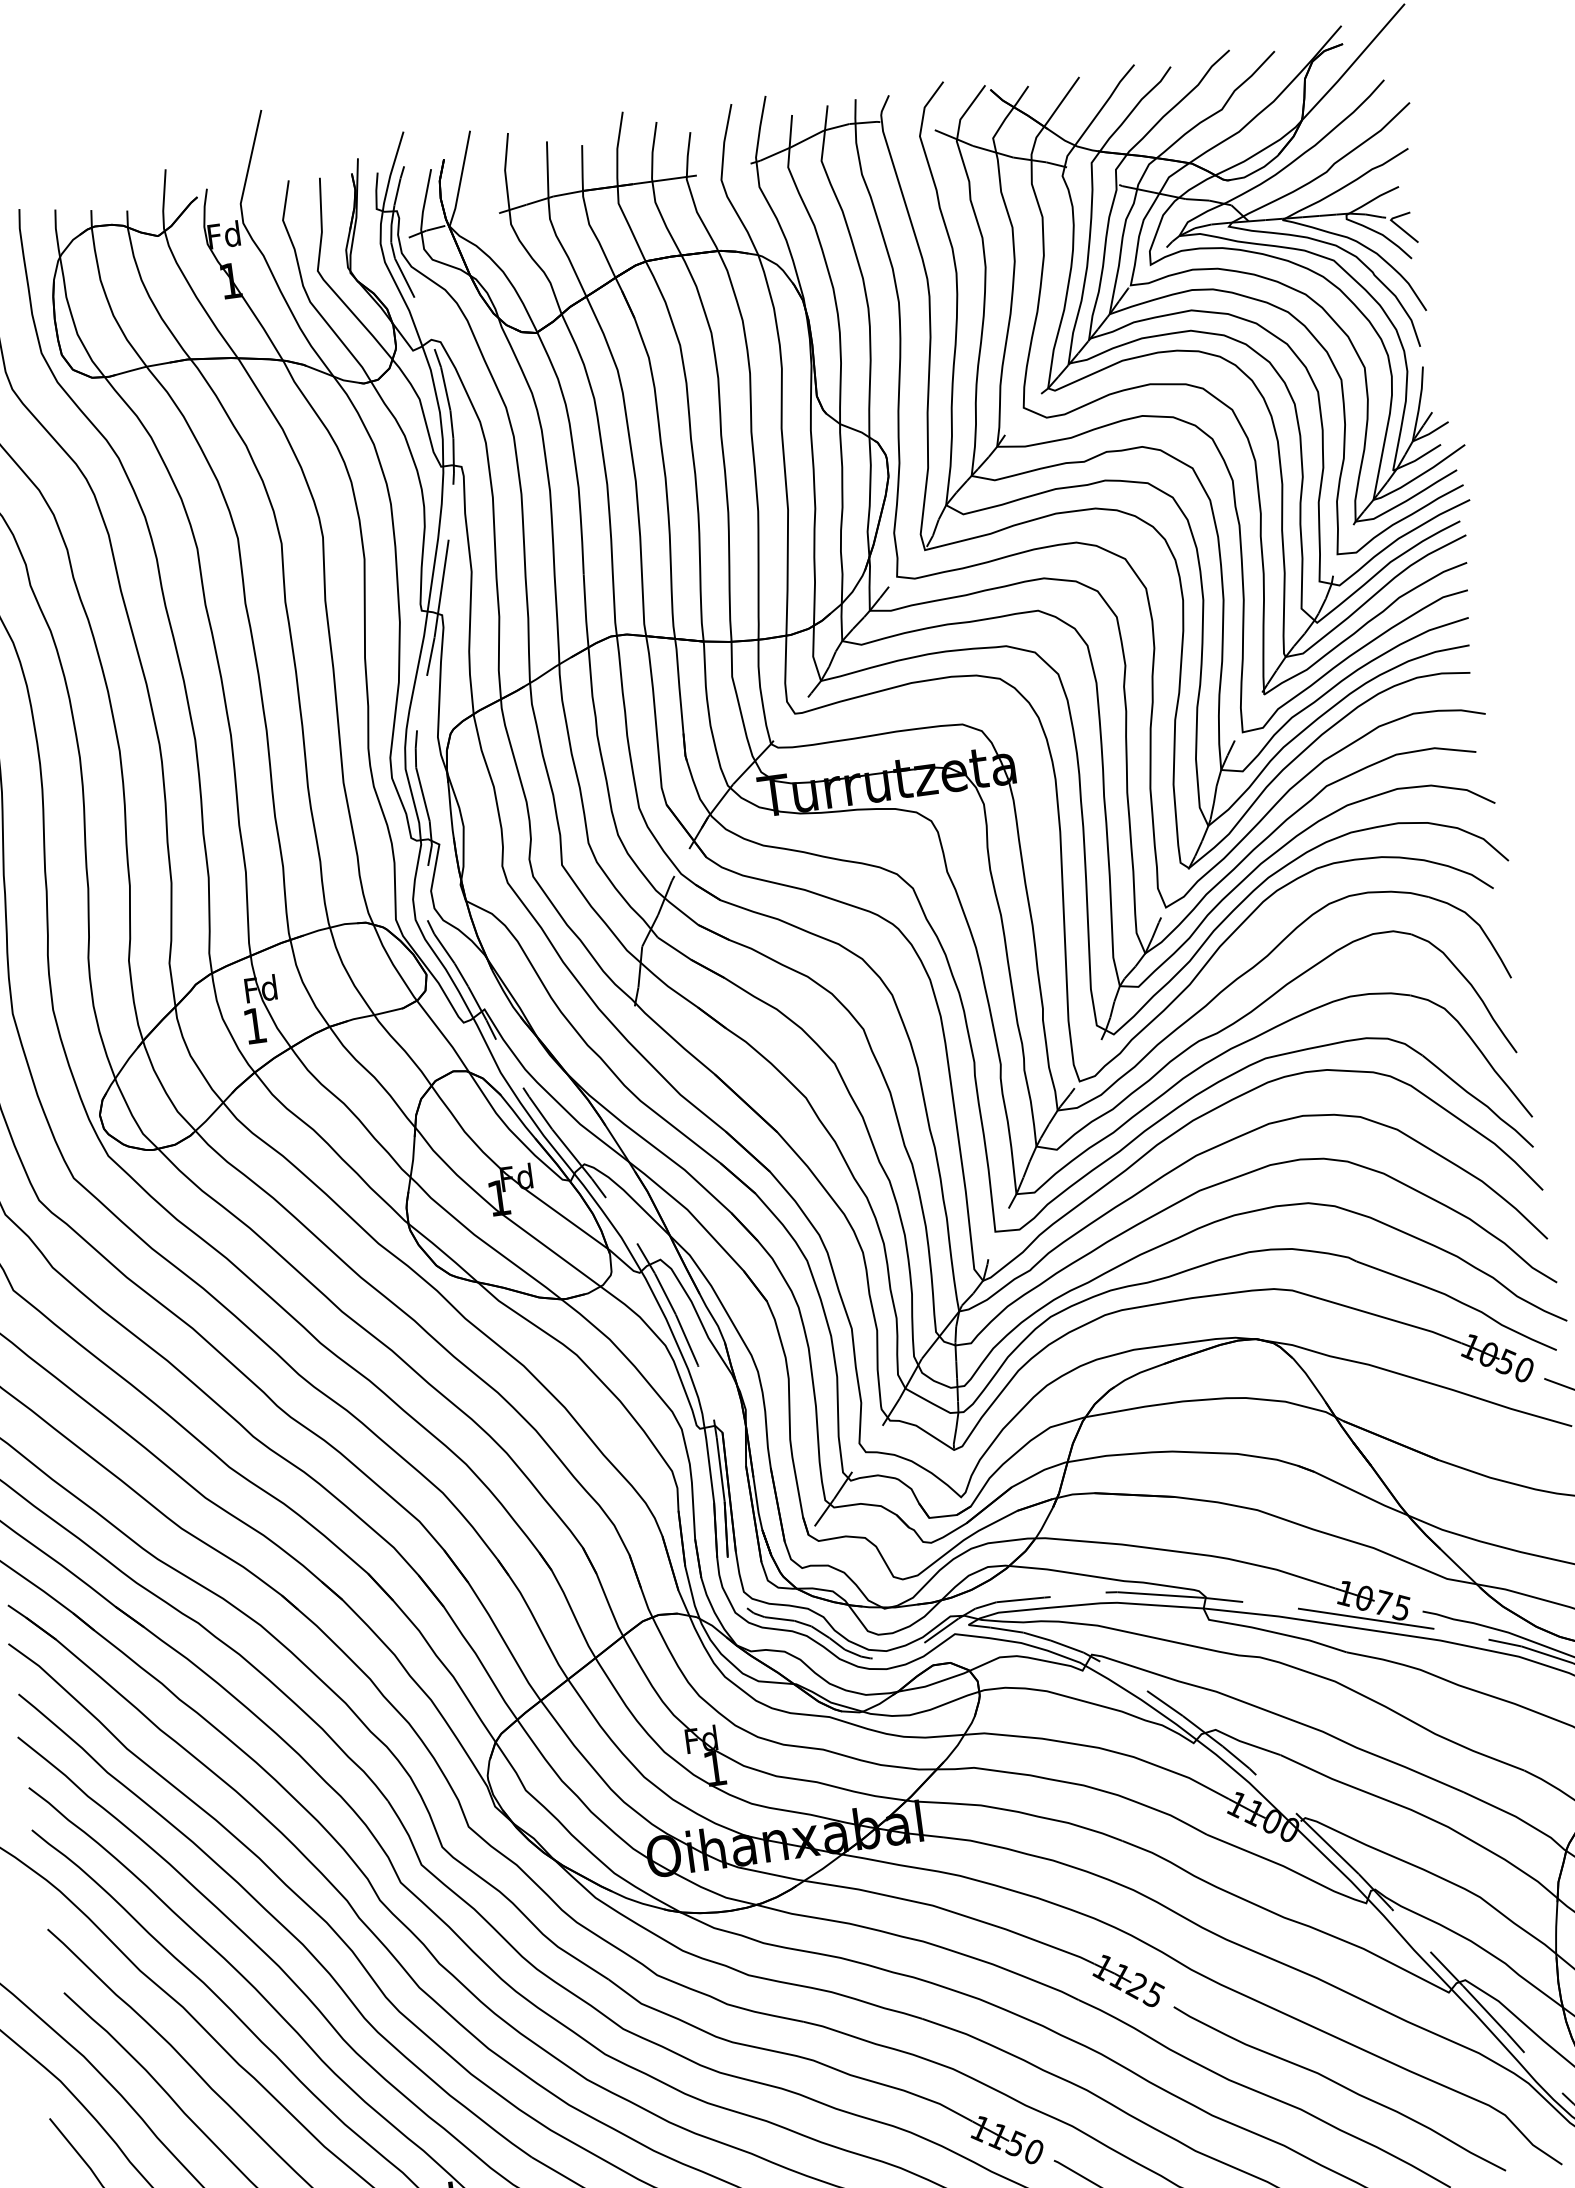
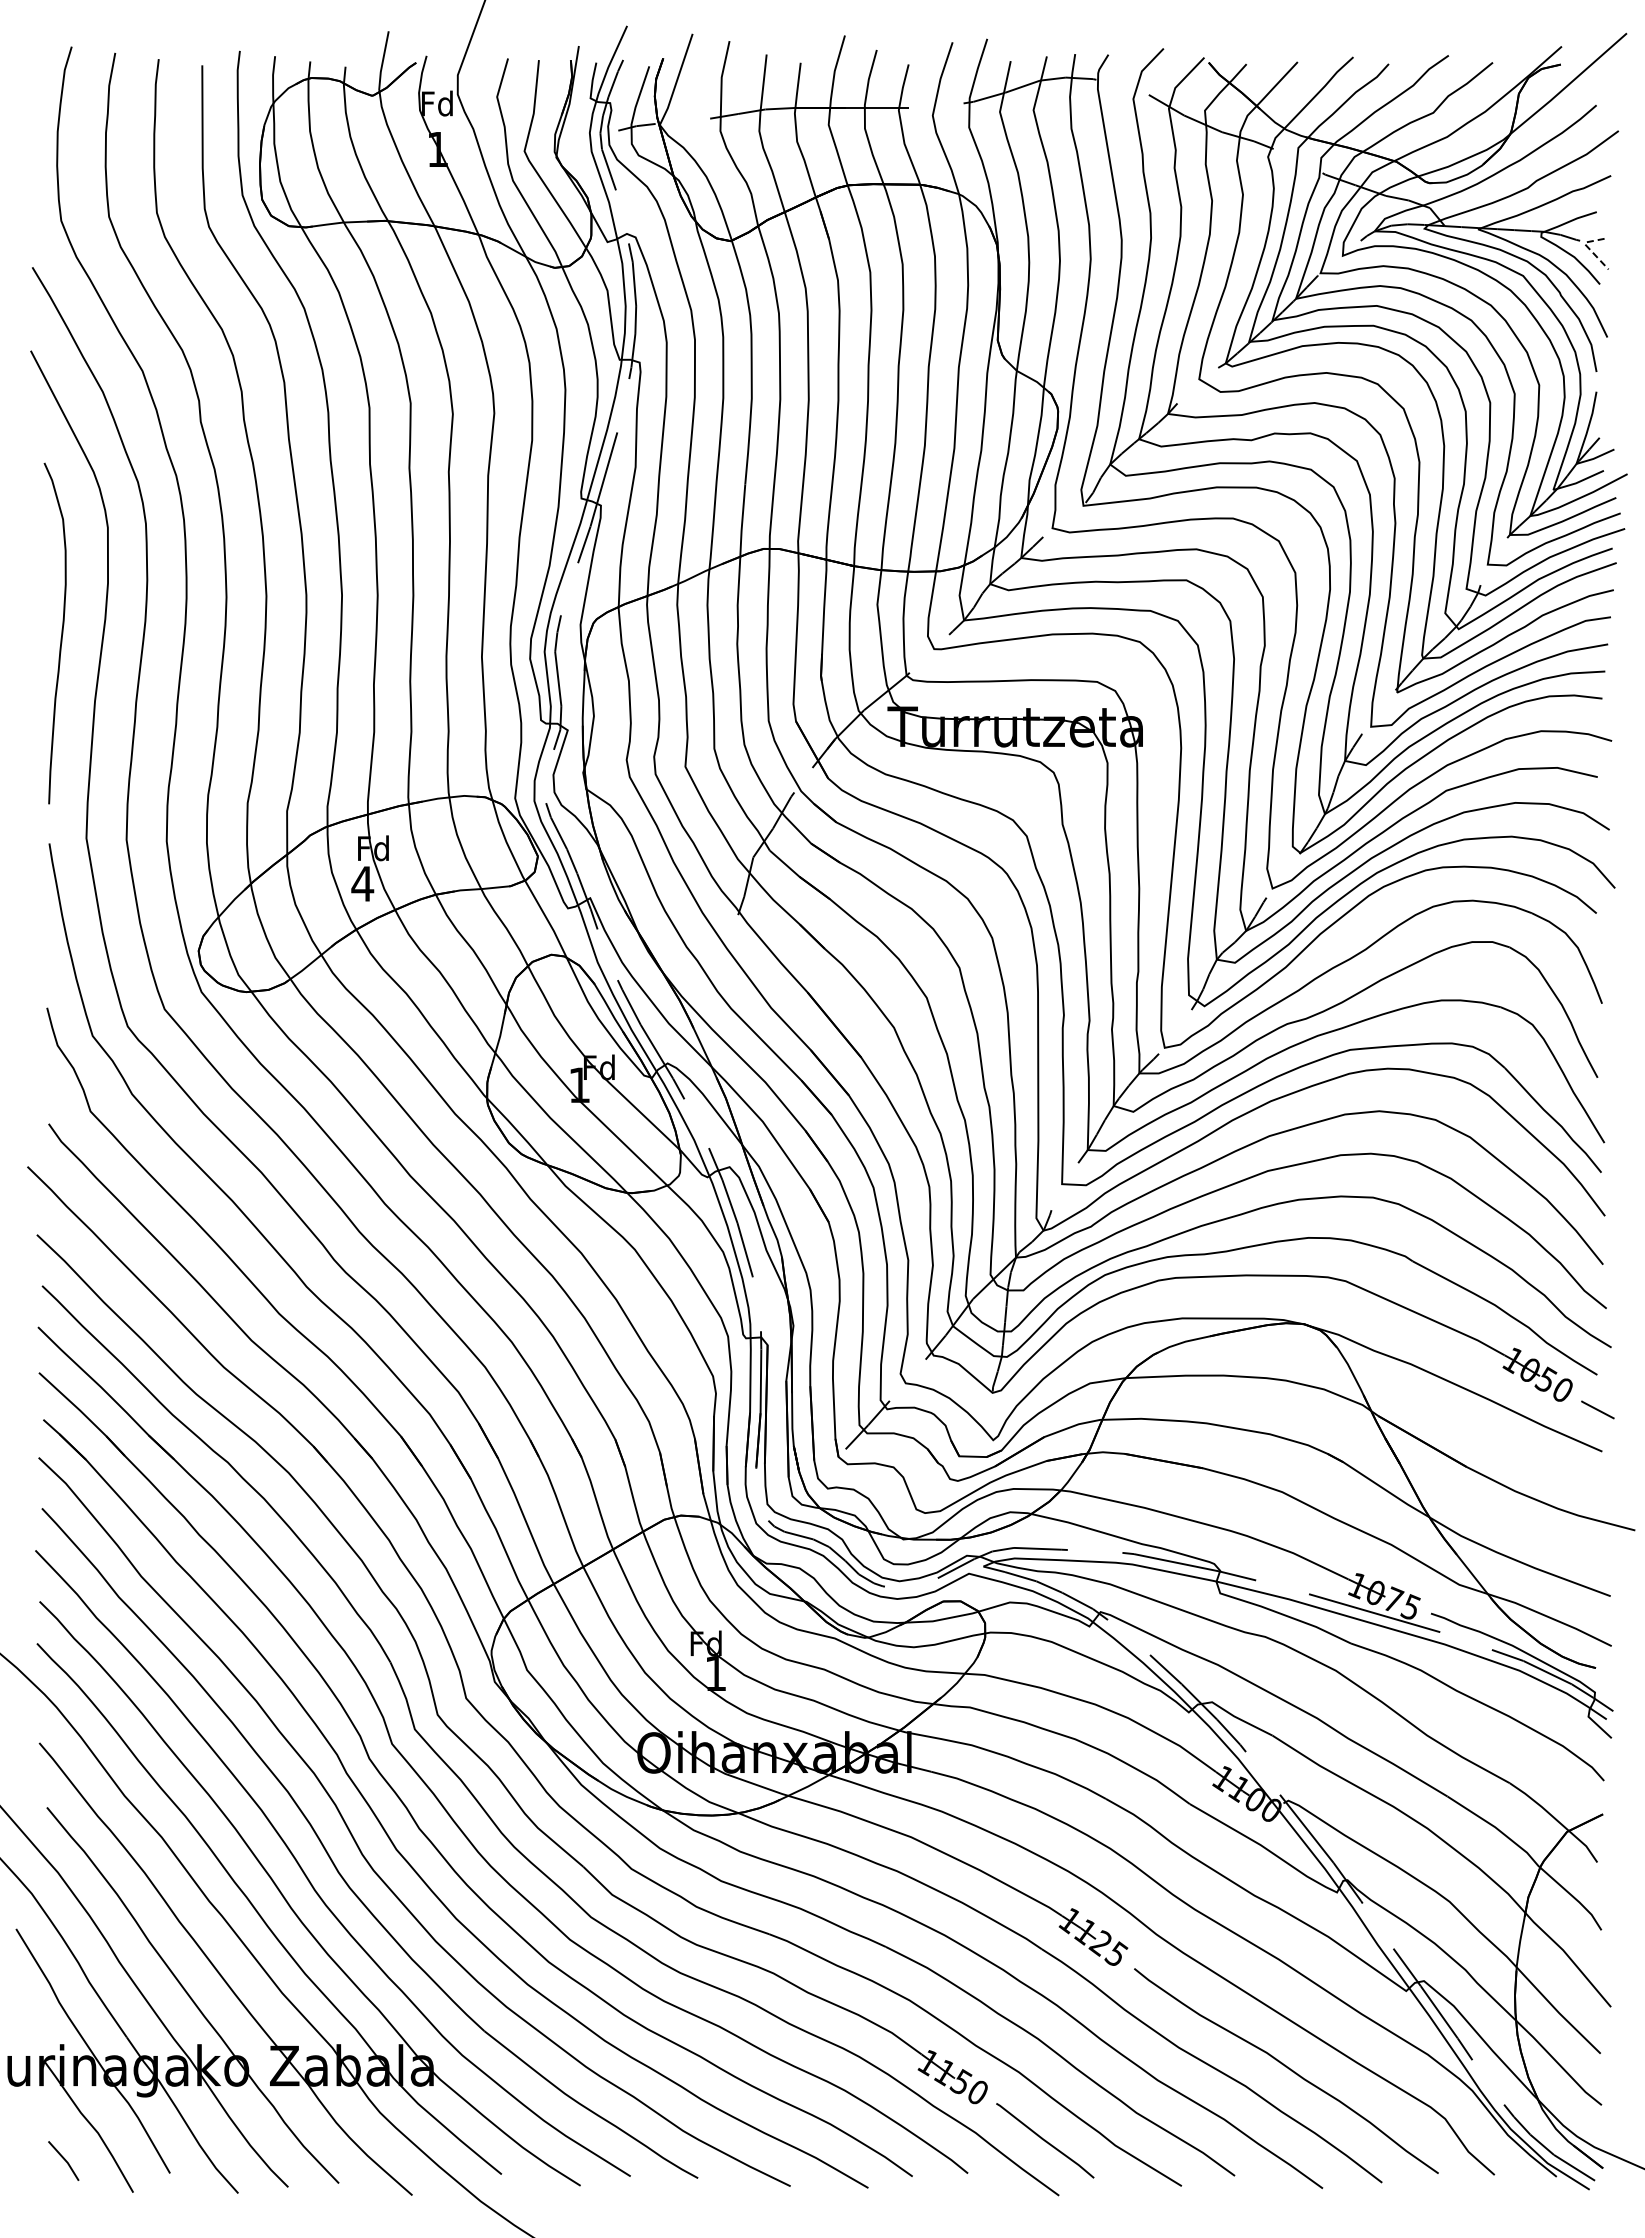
line: (1395, 224) -> (1588, 248), solid -> dashed
text: (254, 1025) -> (362, 883), 1 -> 4

